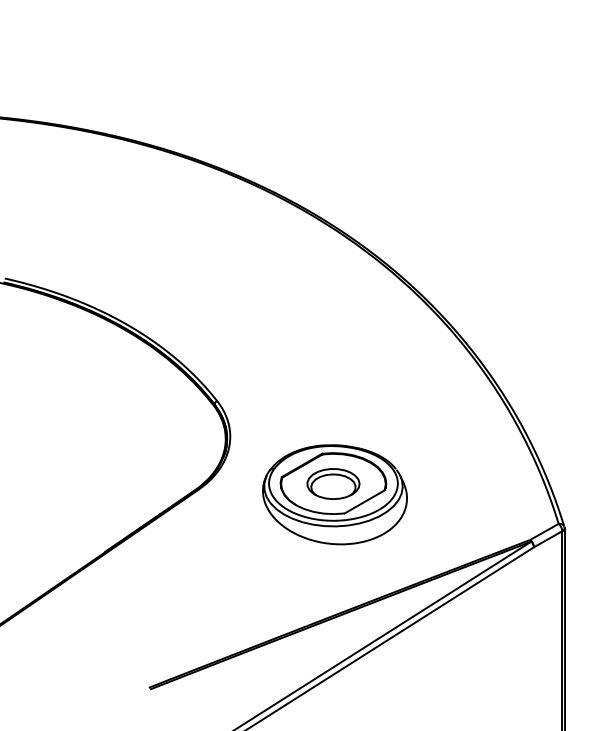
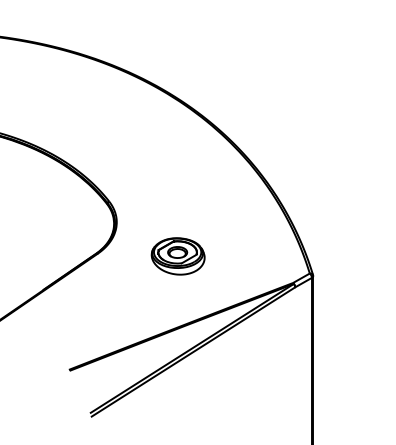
part: (333, 494) -> (177, 256), size x0.62

